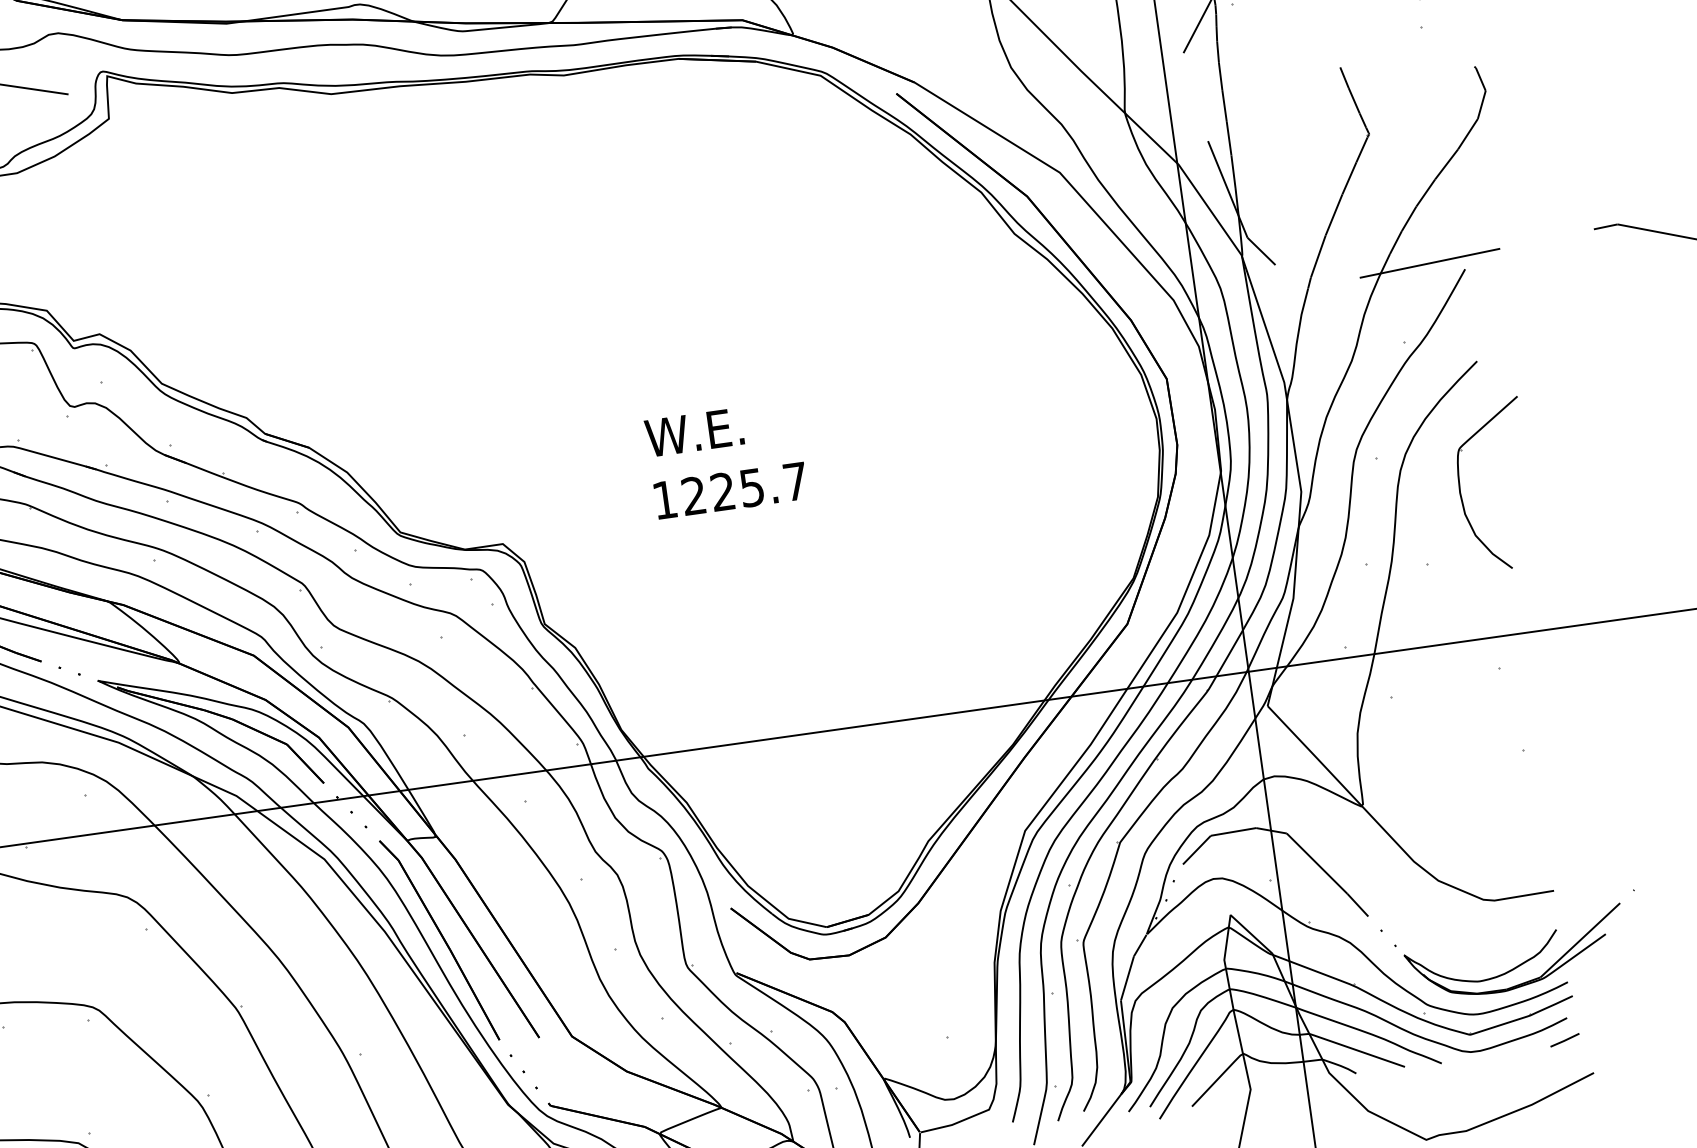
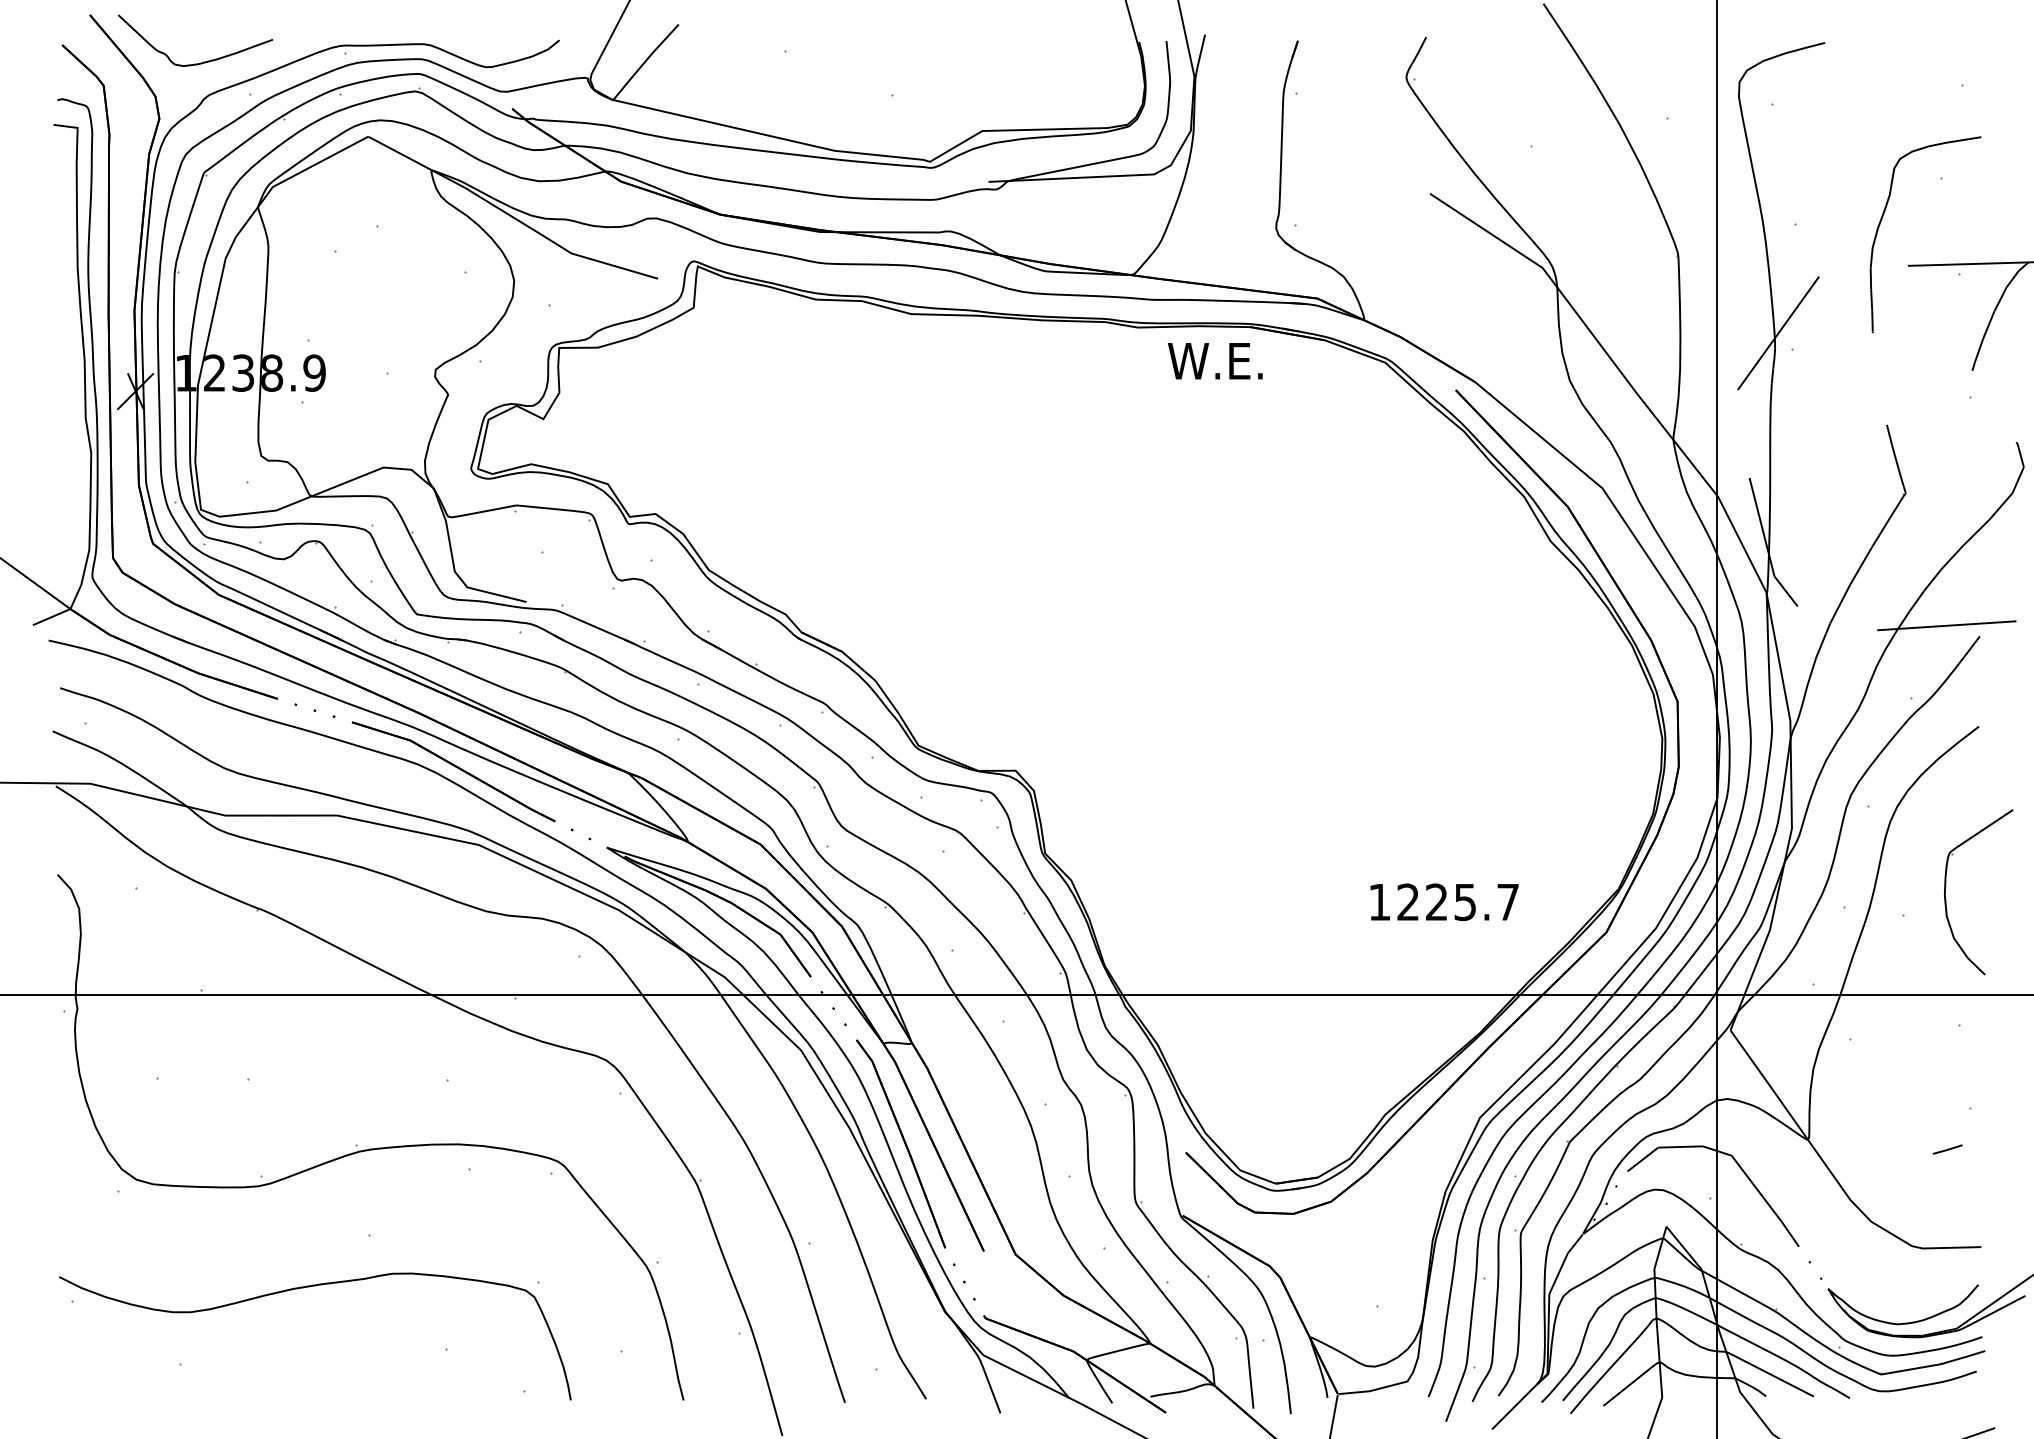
text: (694, 432) -> (1215, 361), moved
part: (1460, 483) -> (1946, 886), moved
text: (730, 491) -> (1444, 902), moved
line: (1564, 1040) -> (1947, 1149), moved

